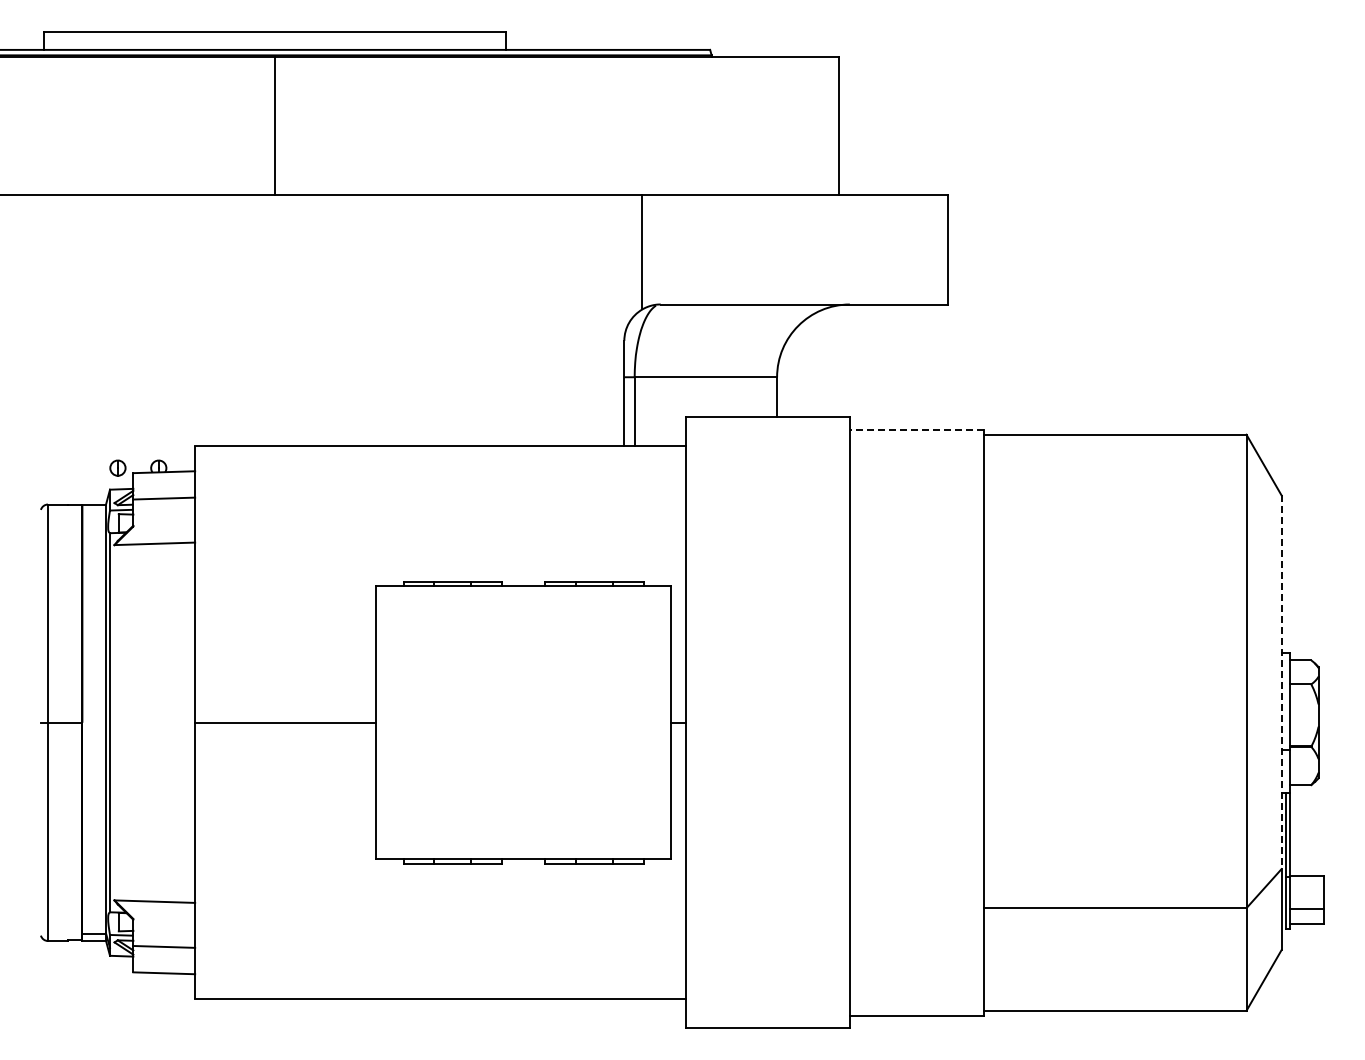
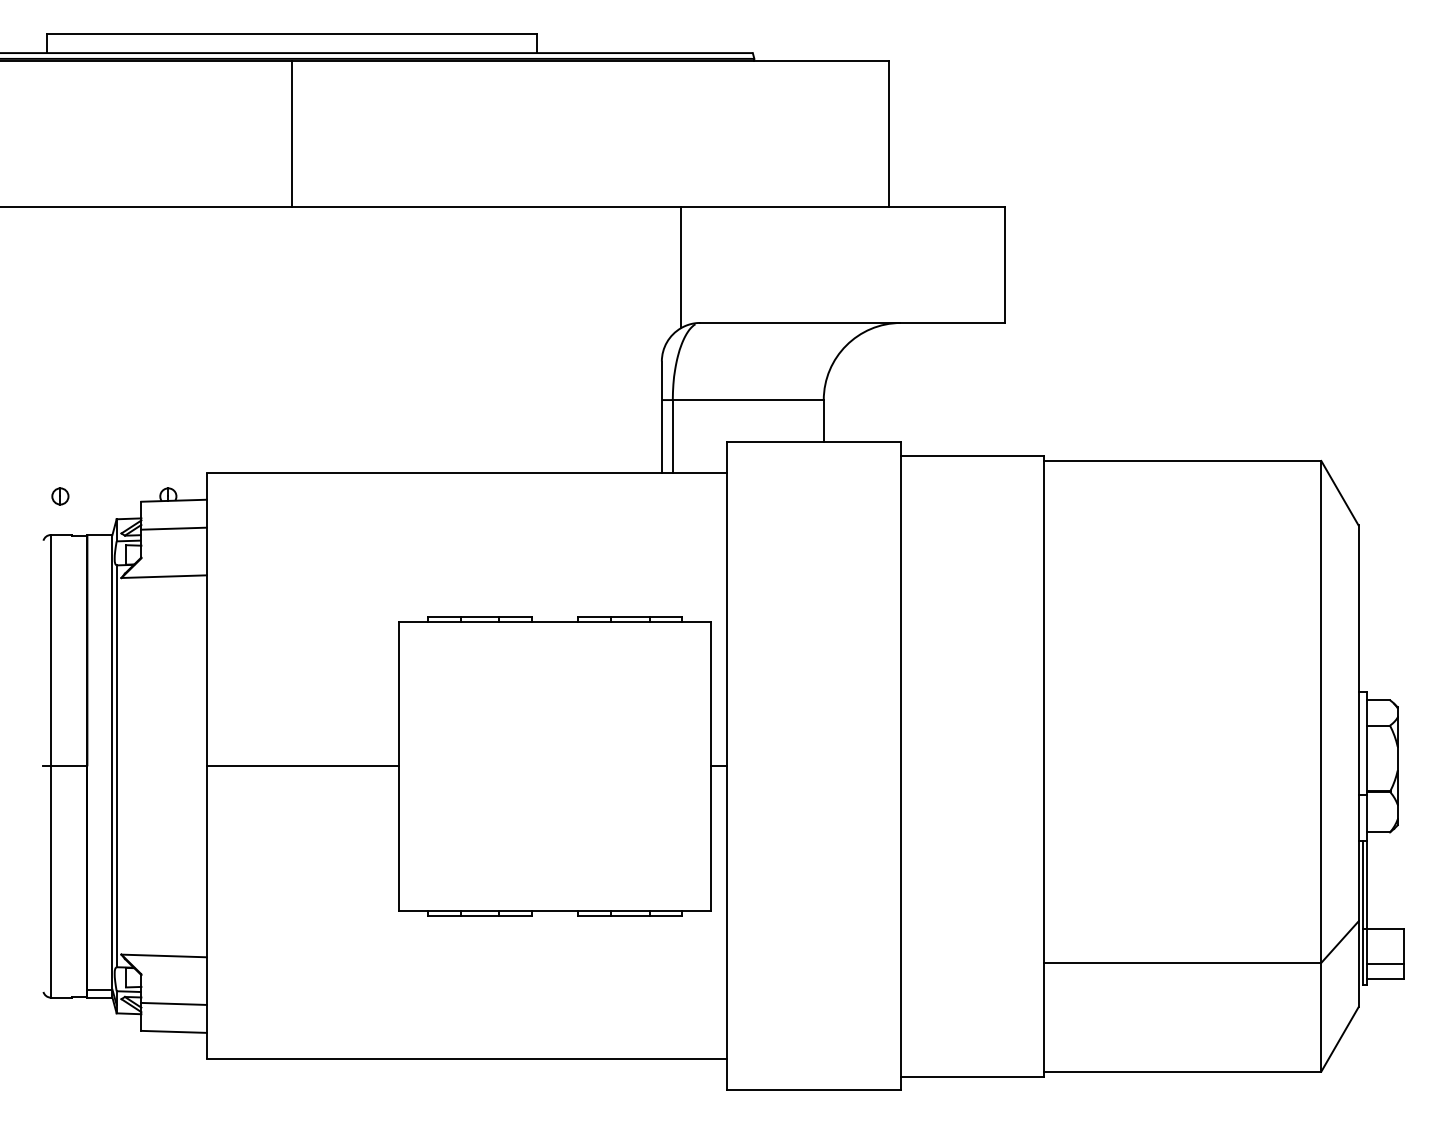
line: (916, 429) -> (971, 455), dashed -> solid
part: (117, 467) -> (59, 495), moved
line: (1281, 682) -> (1358, 723), dashed -> solid

